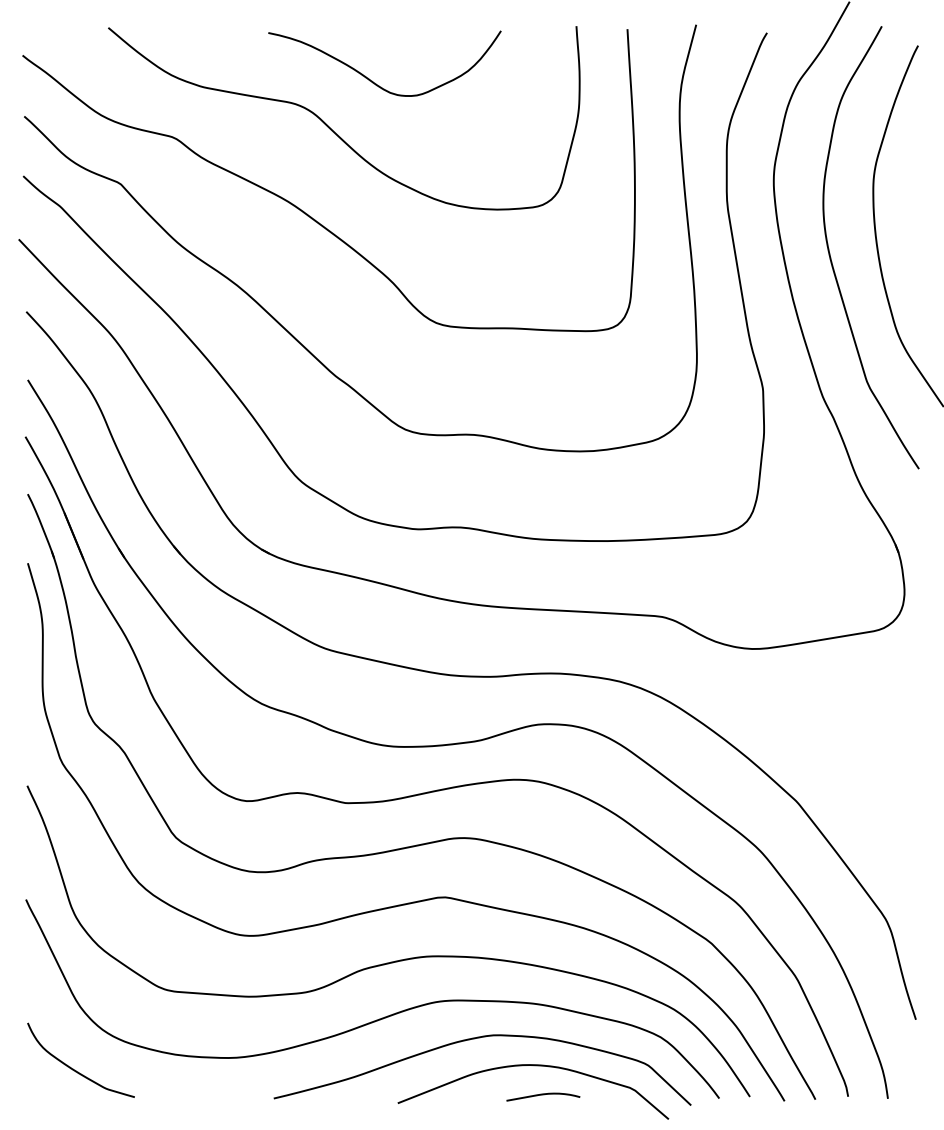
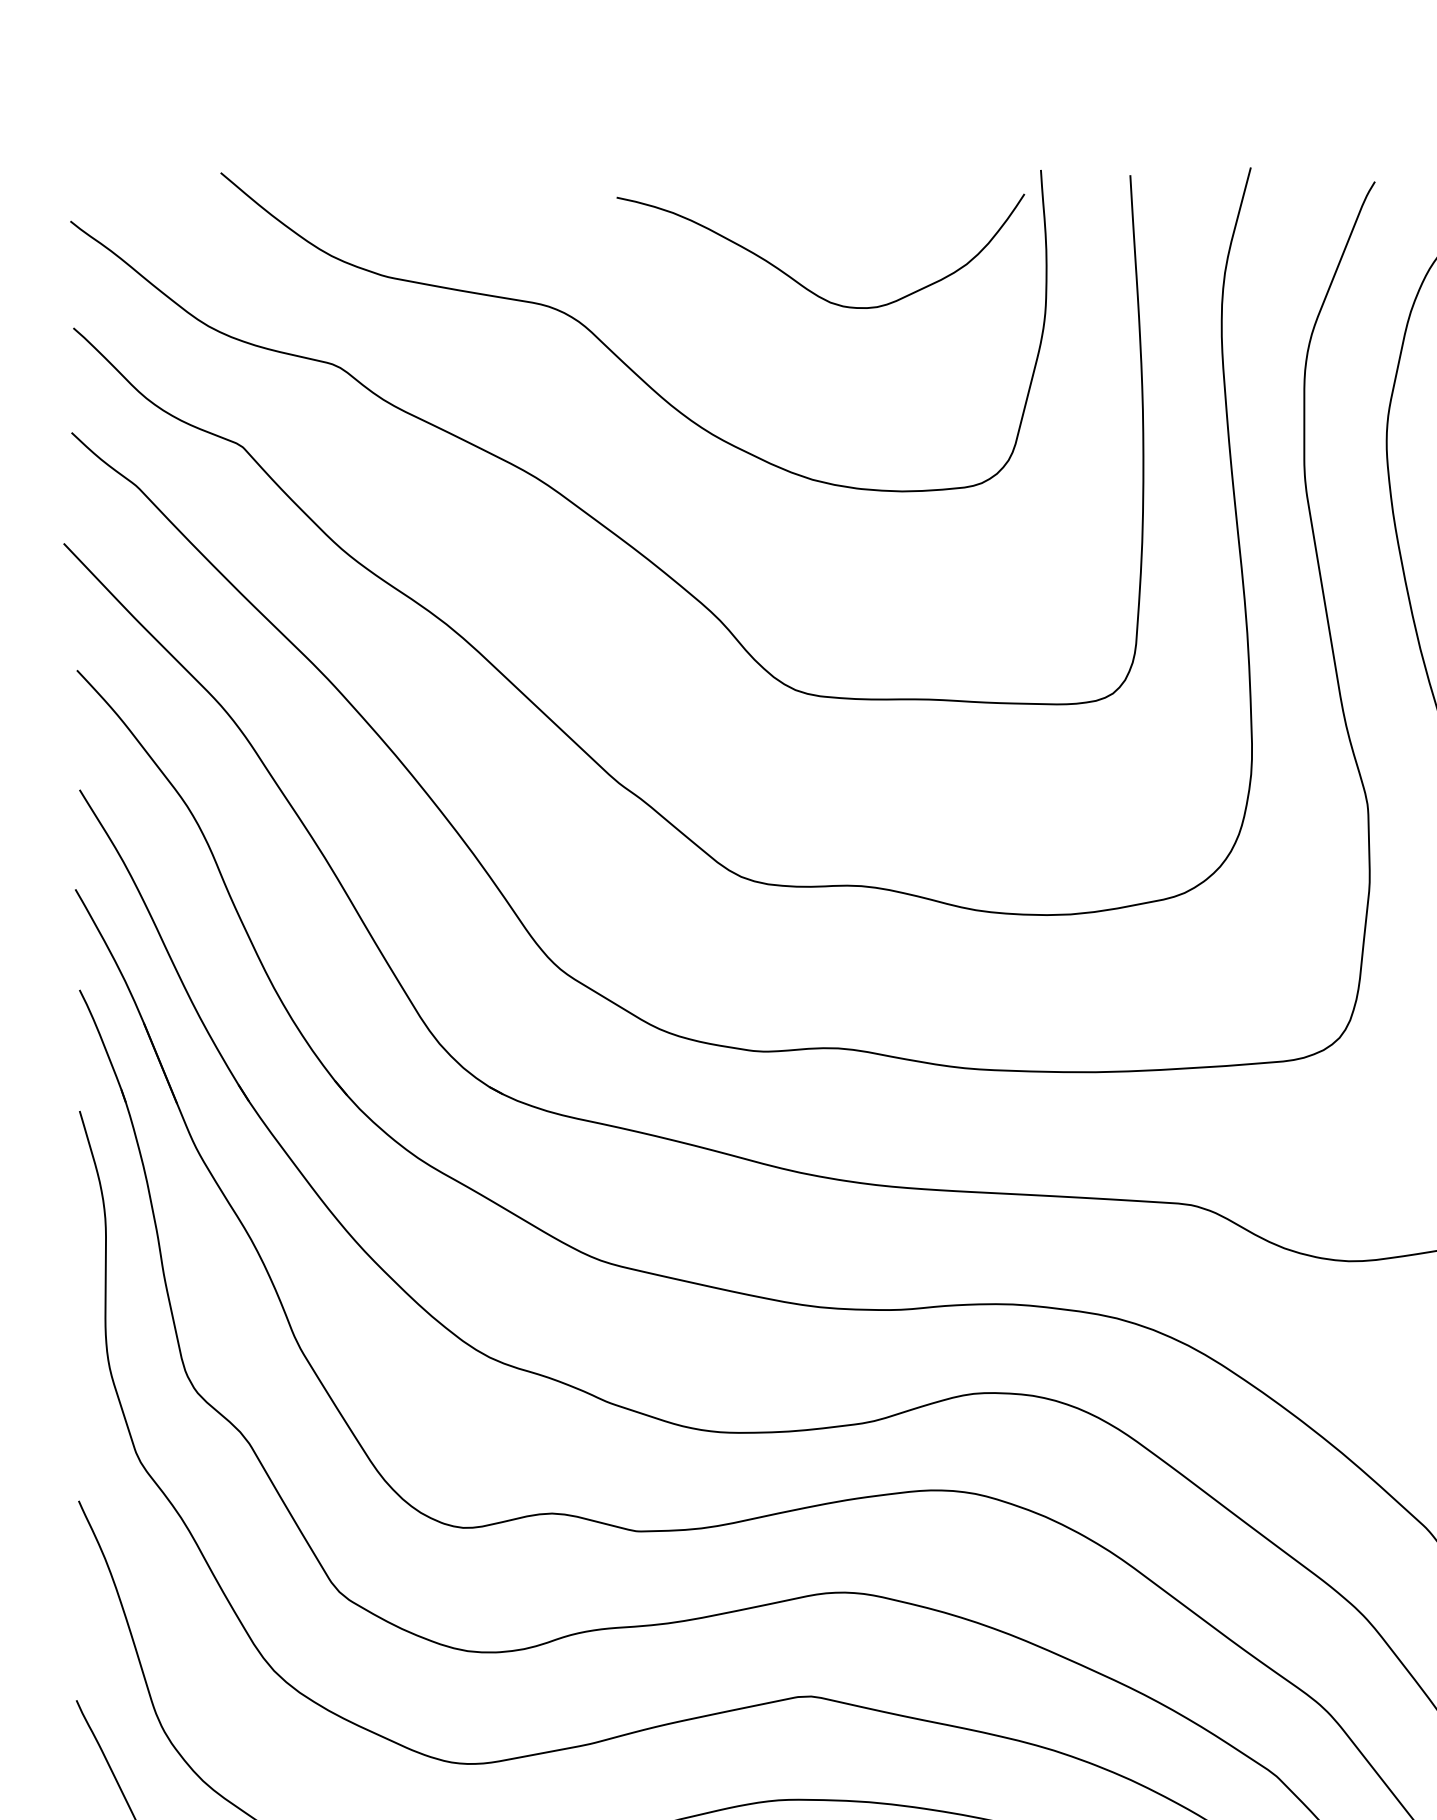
curve: (372, 80) -> (799, 280), moved

